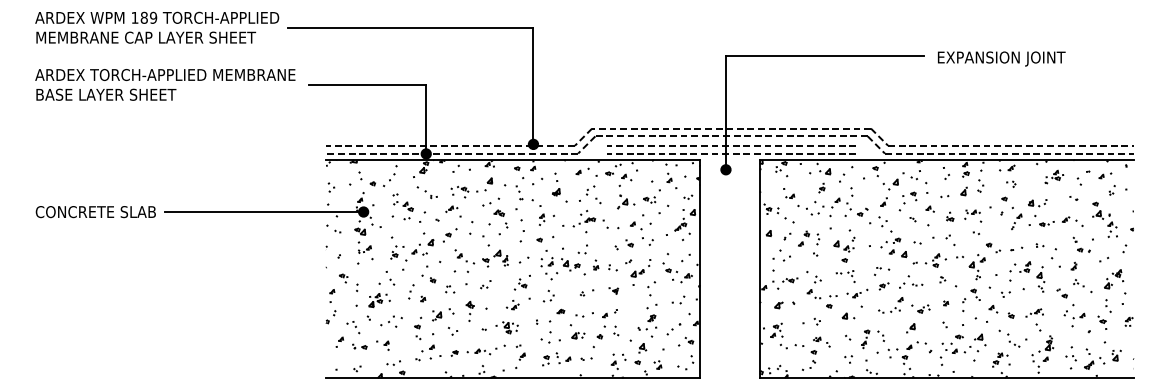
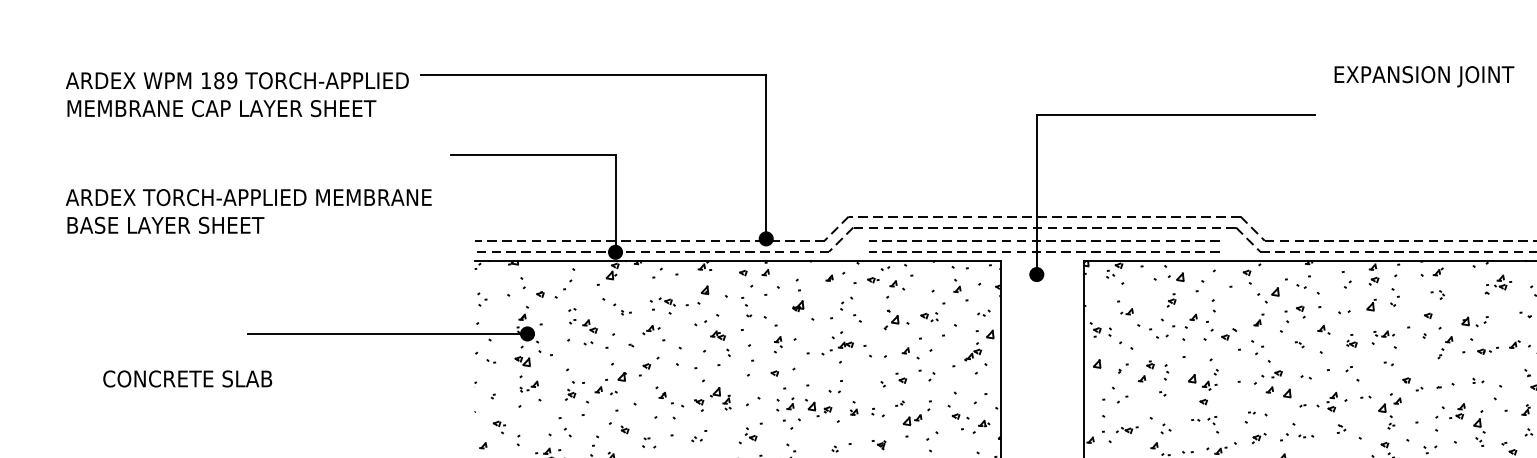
text: (157, 27) -> (237, 94), moved
text: (1001, 58) -> (1424, 75), moved
text: (165, 84) -> (249, 210), moved
text: (95, 212) -> (187, 379), moved

